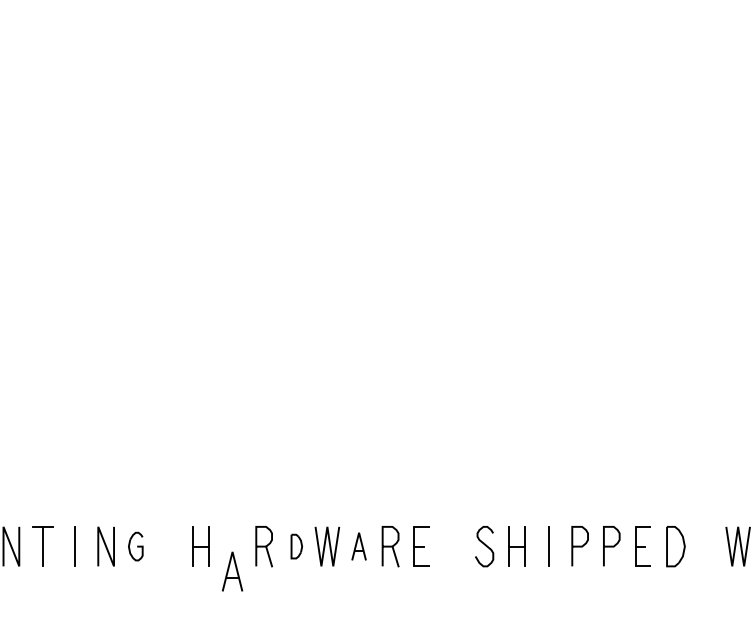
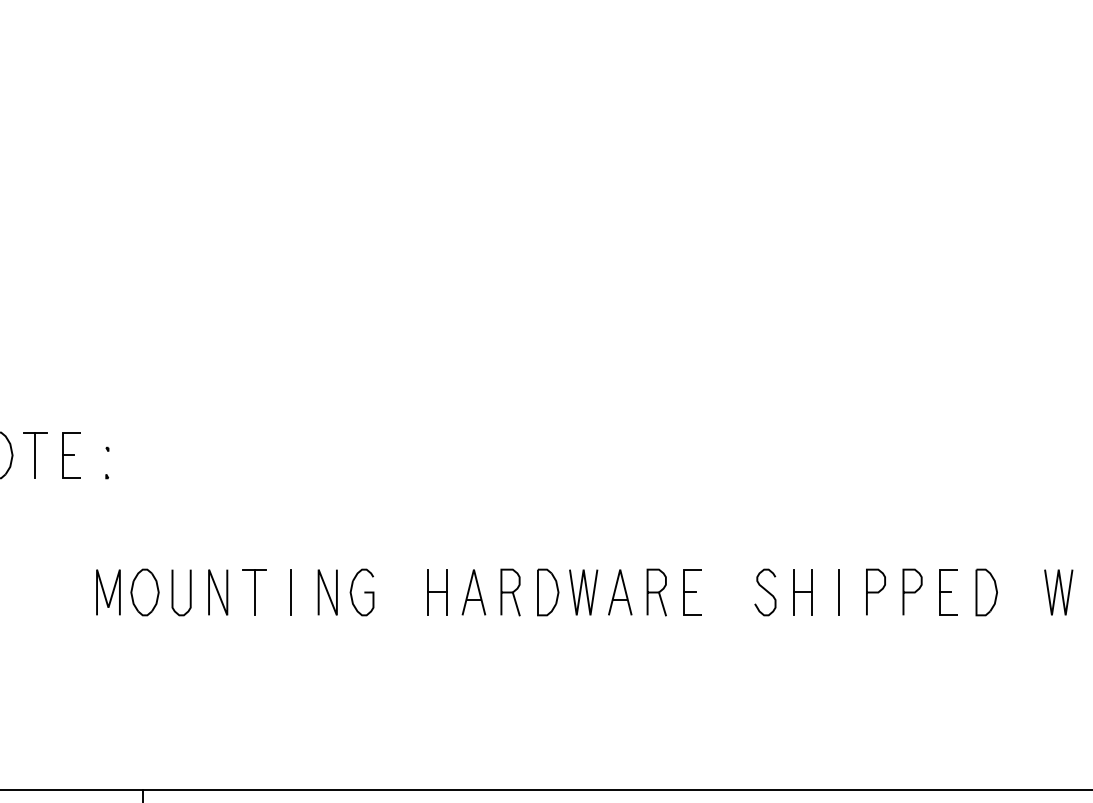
part: (135, 546) -> (361, 592), size x1.43
part: (296, 546) -> (548, 592), size x1.67
part: (359, 546) -> (620, 592), size x1.43
part: (232, 571) -> (473, 592), moved

